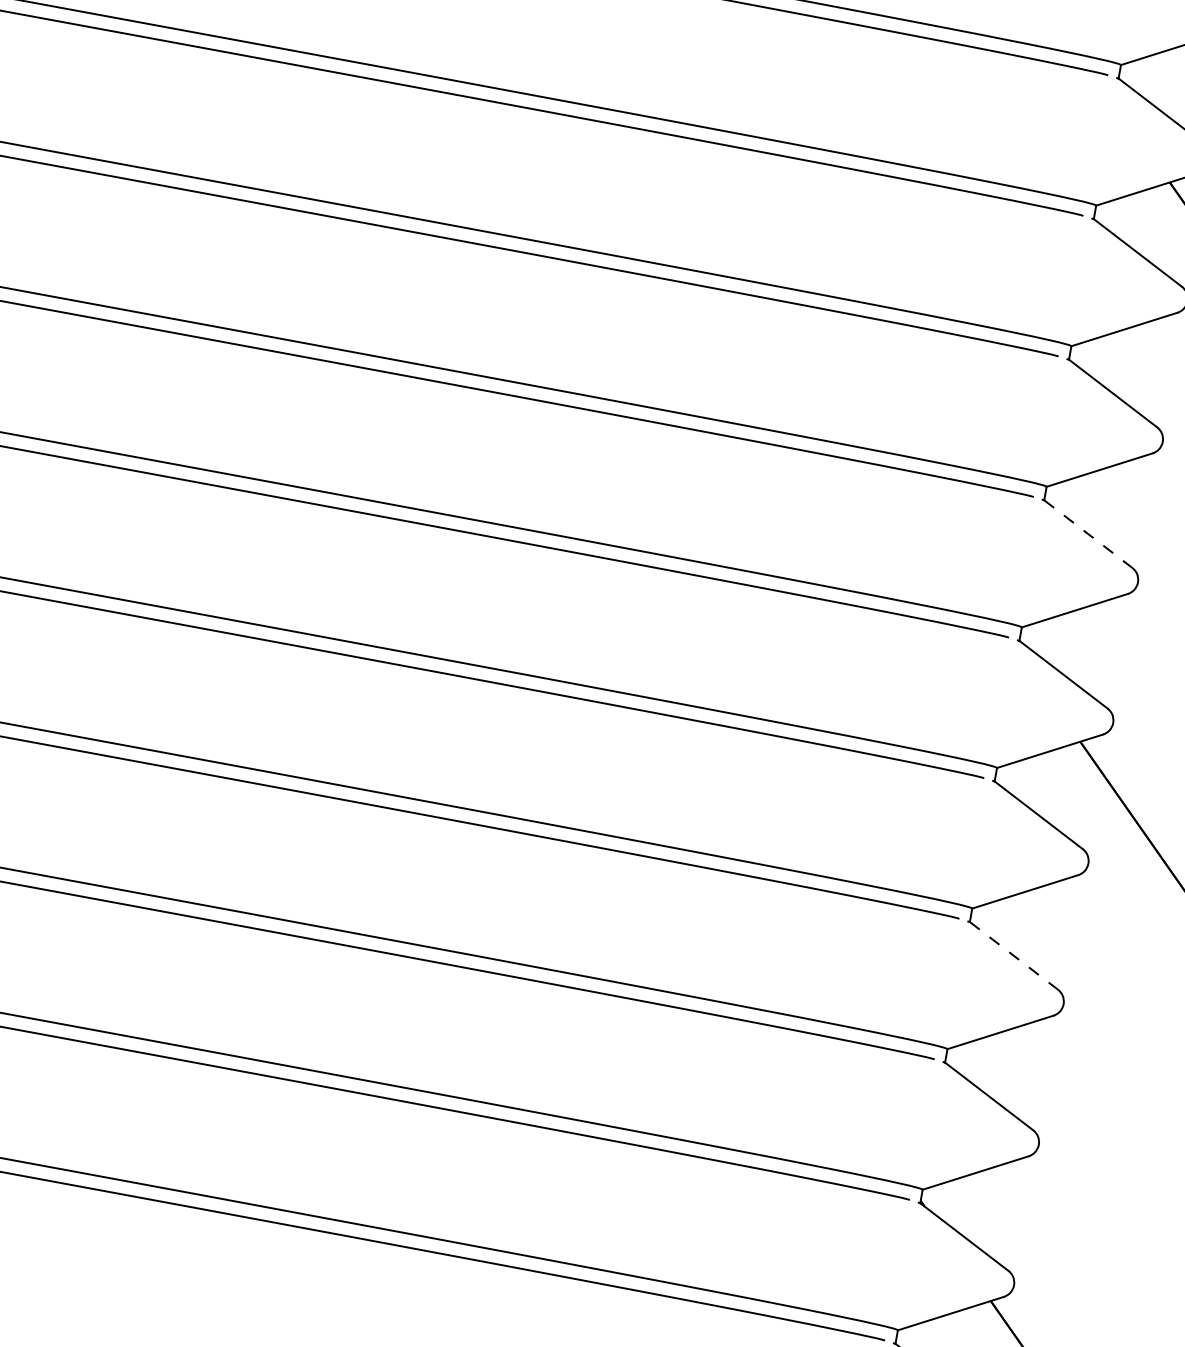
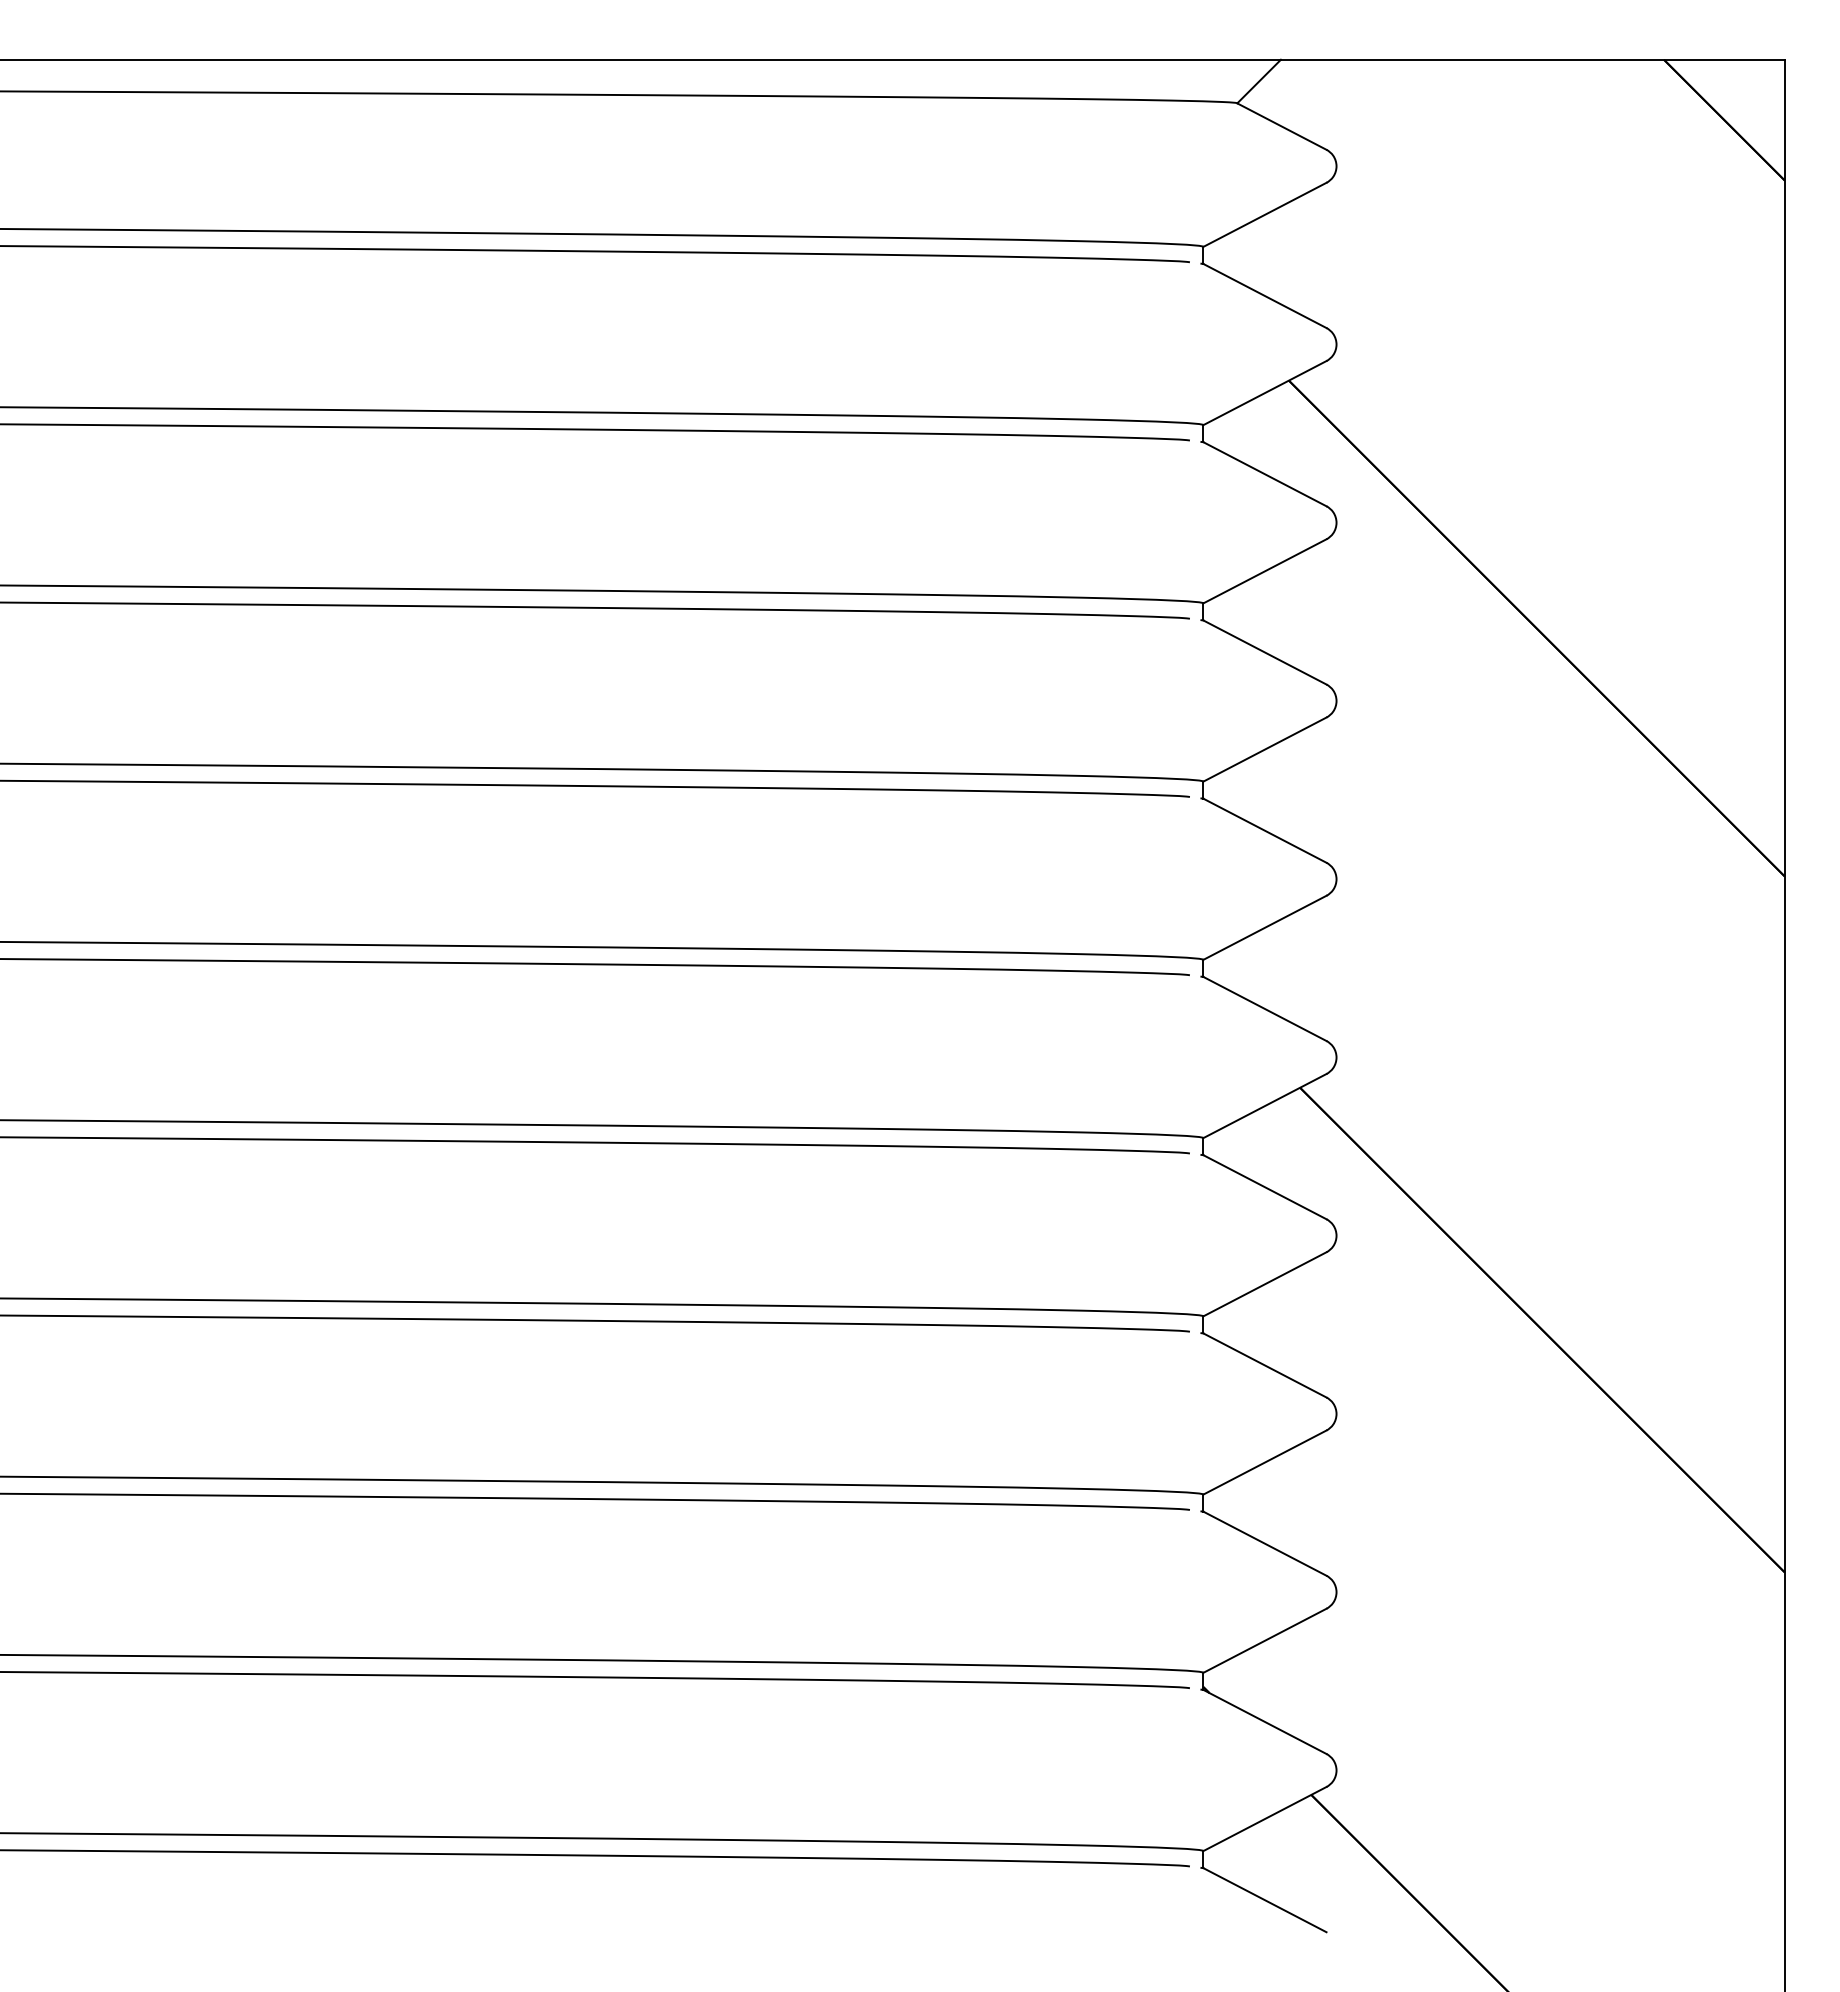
line: (1088, 534) -> (1265, 830), dashed -> solid
line: (1014, 955) -> (1265, 1365), dashed -> solid

